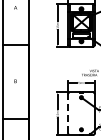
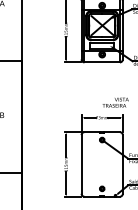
line: (67, 113) -> (80, 164), dashed -> solid

